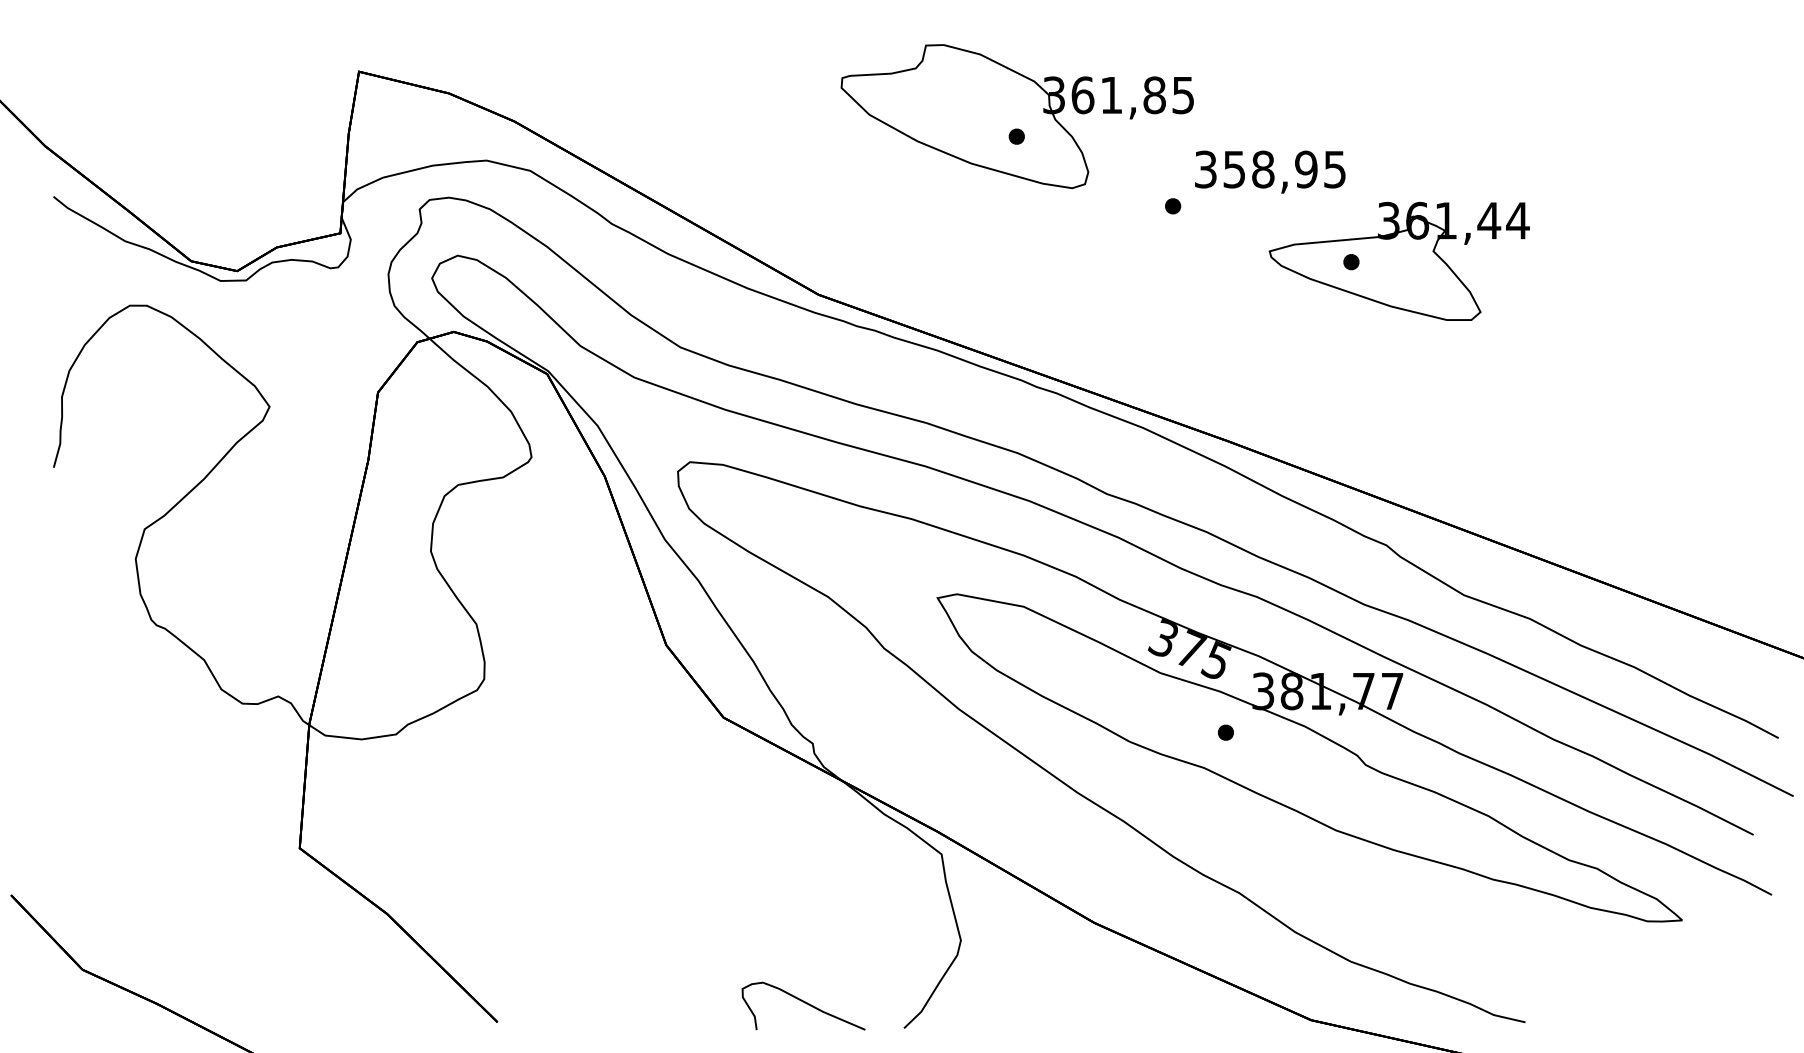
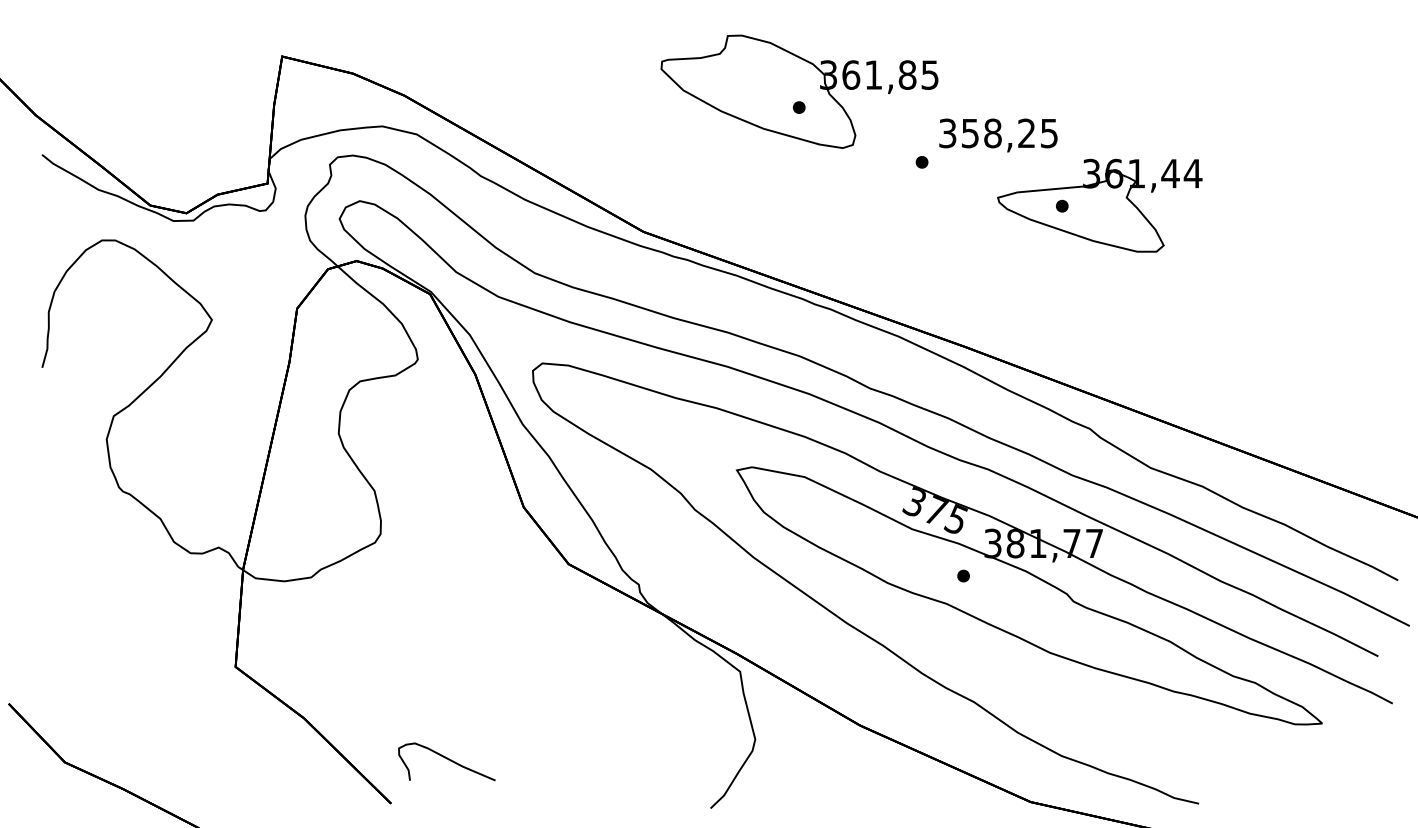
text: (1306, 169) -> (1026, 133), 358,95 -> 358,25
curve: (804, 1003) -> (447, 759), moved

